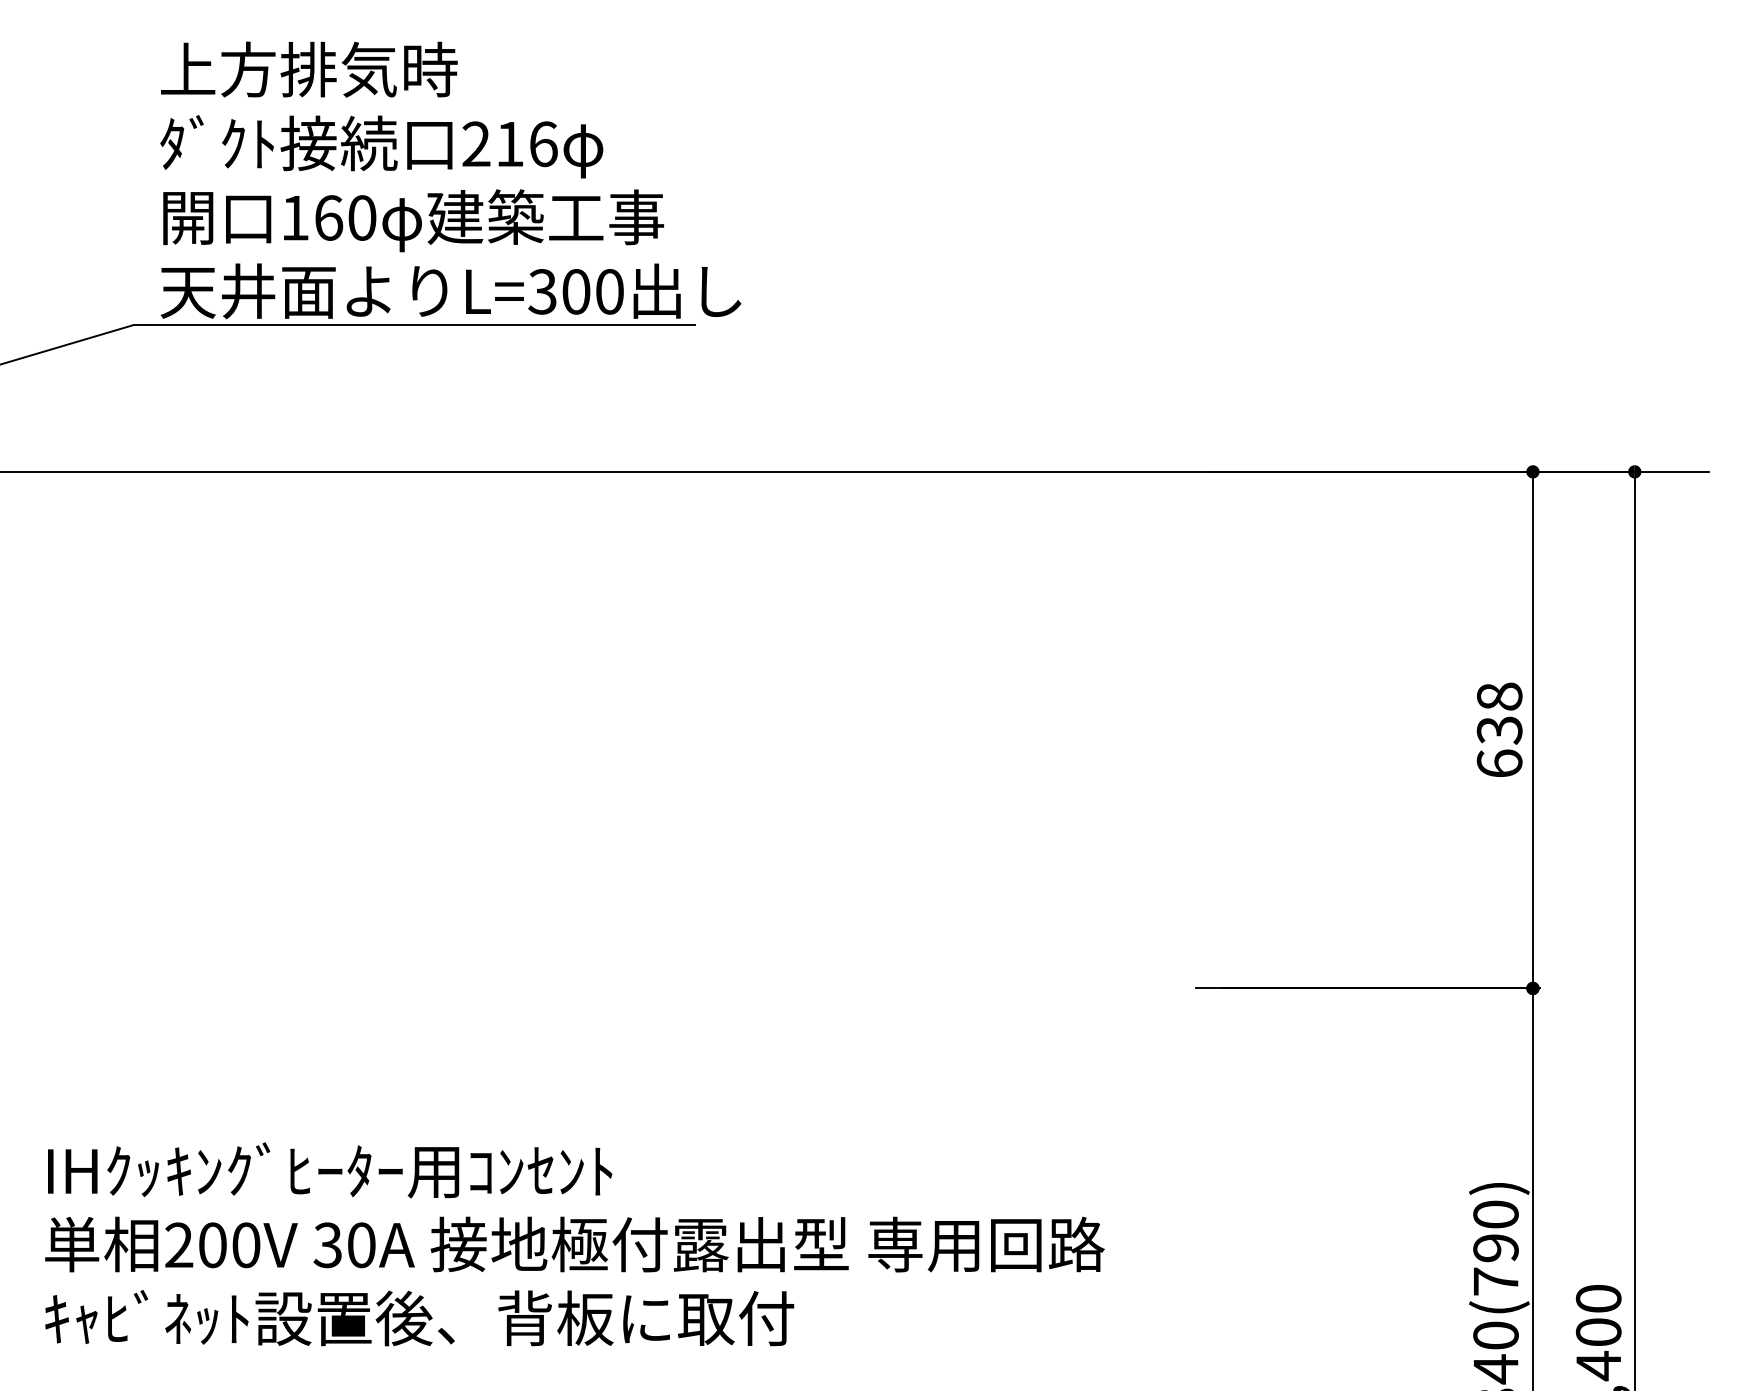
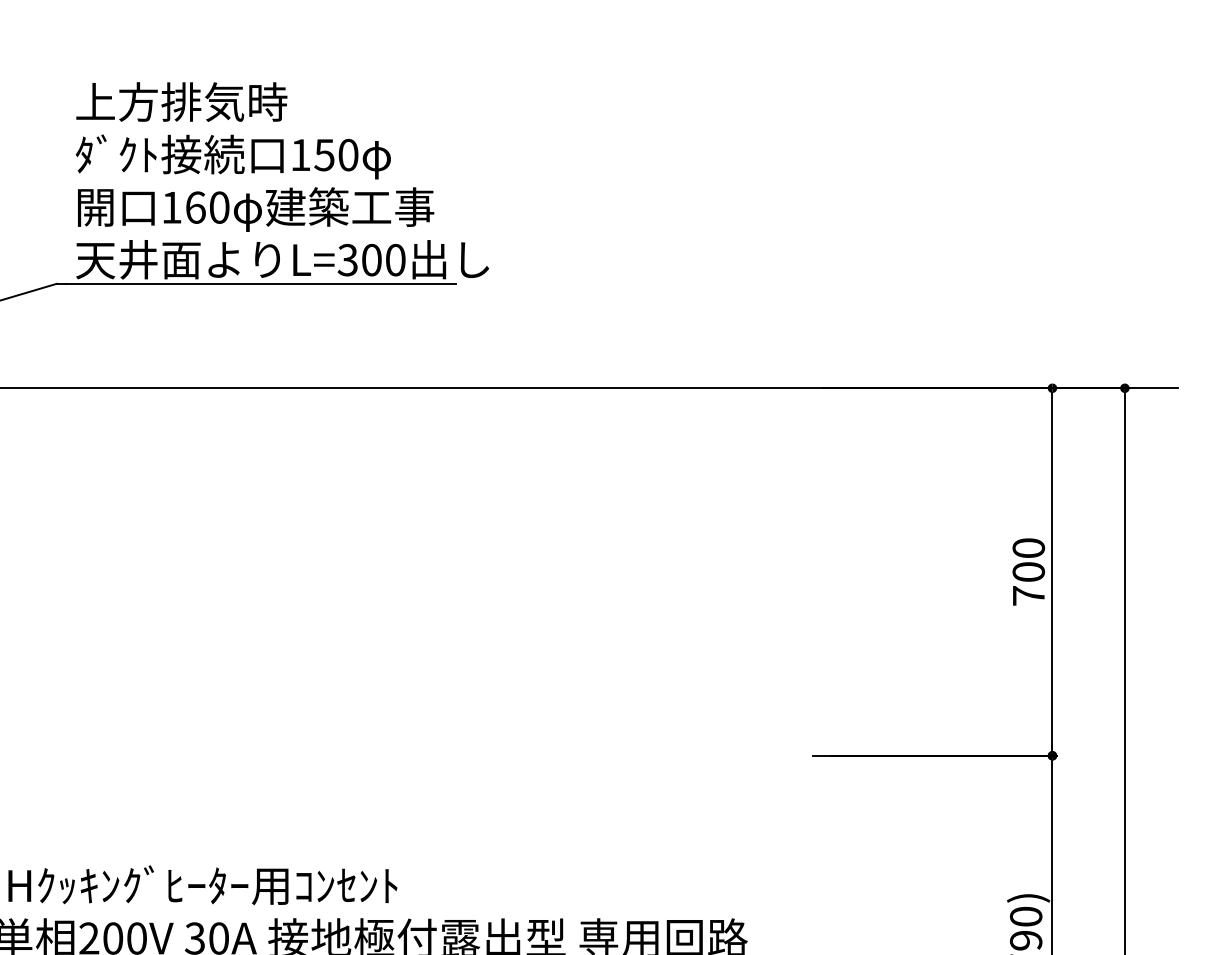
text: (509, 144) -> (324, 155), 216 -> 150
text: (1499, 729) -> (1028, 571), 638 -> 700

